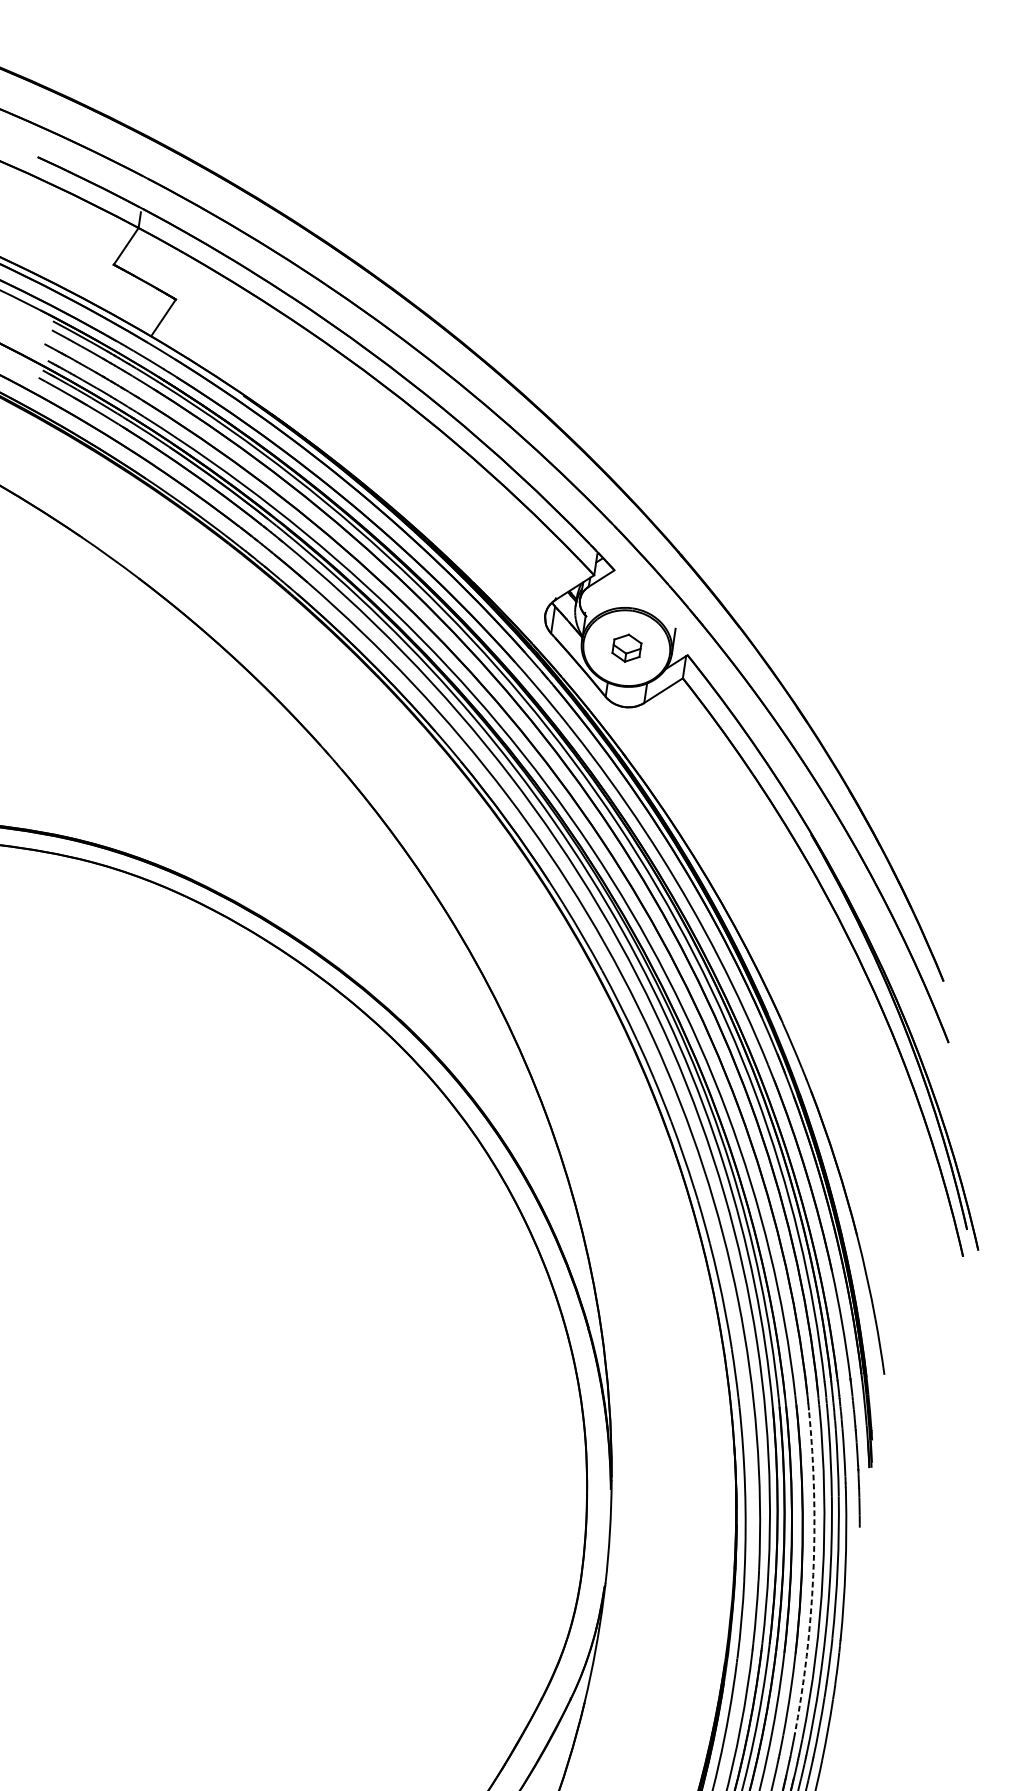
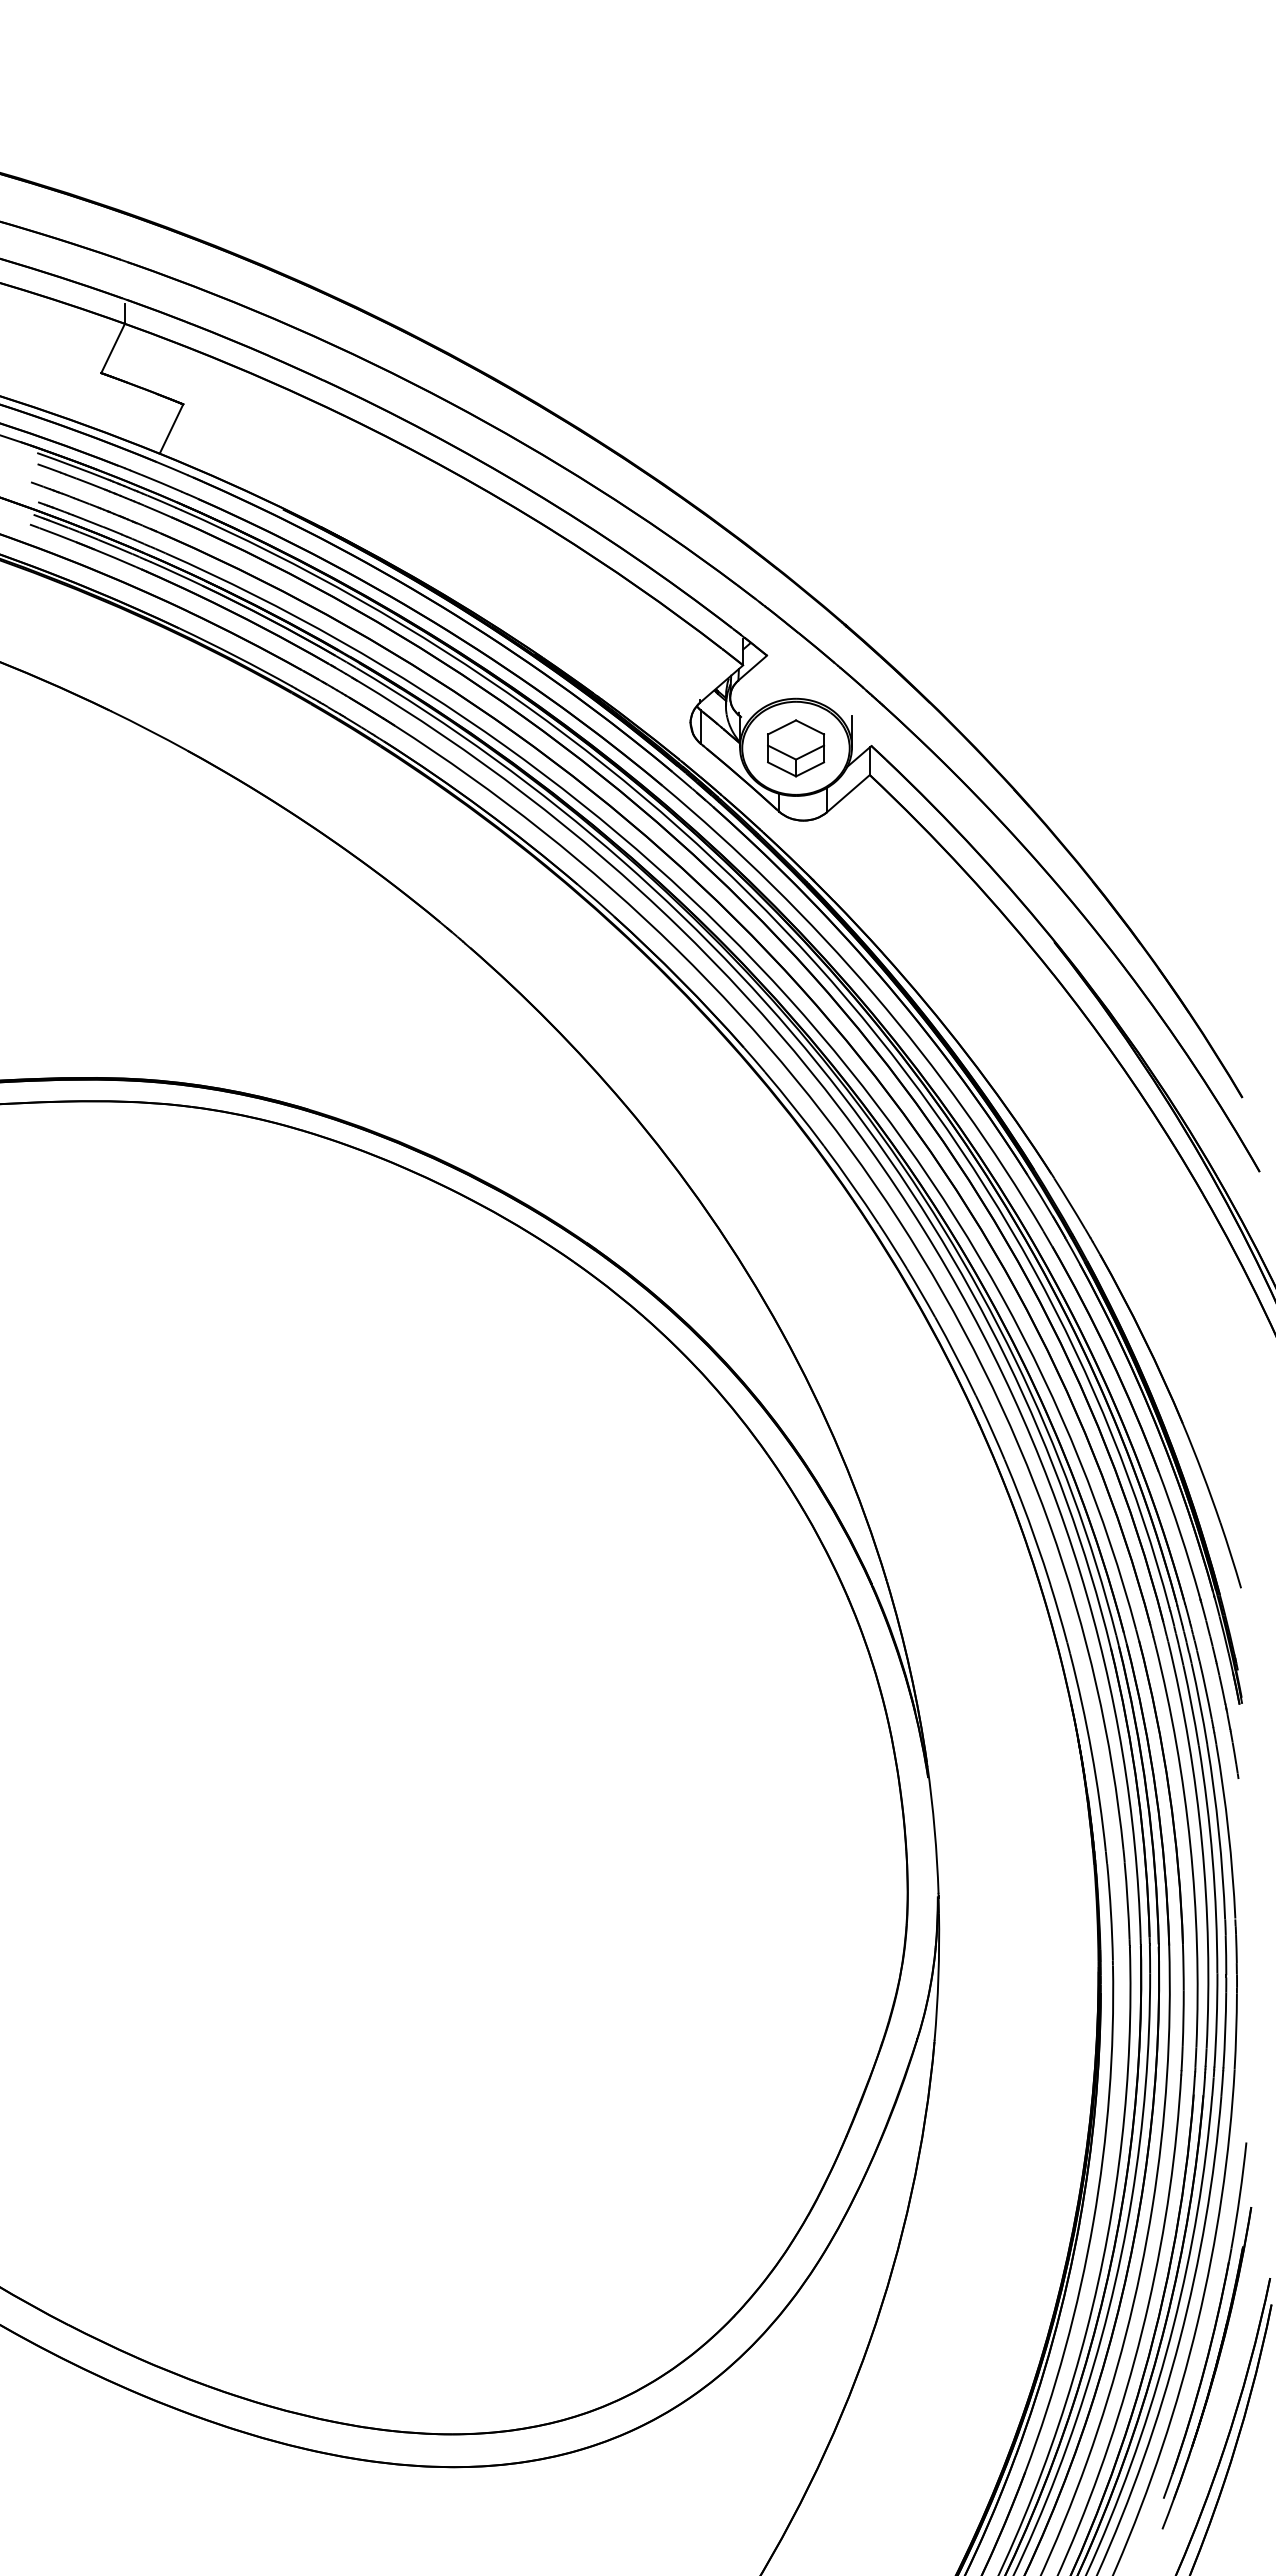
part: (627, 648) -> (796, 748), size x1.67
arc: (813, 1574) -> (1190, 1844), dashed -> solid

